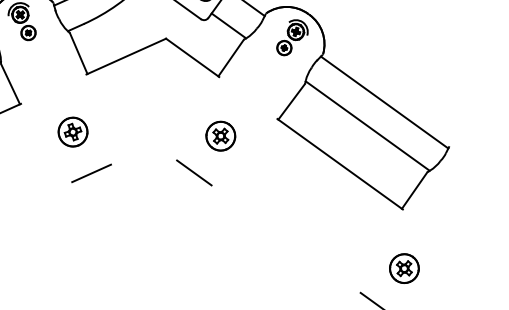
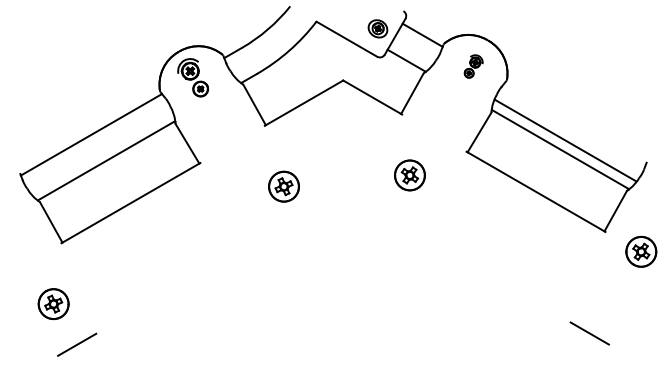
part: (292, 37) -> (473, 66), size x0.6
line: (384, 102) -> (565, 140), moved
part: (72, 131) -> (283, 186), moved
line: (91, 173) -> (280, 227), removed
line: (194, 173) -> (386, 216), removed
part: (404, 268) -> (641, 251), moved

